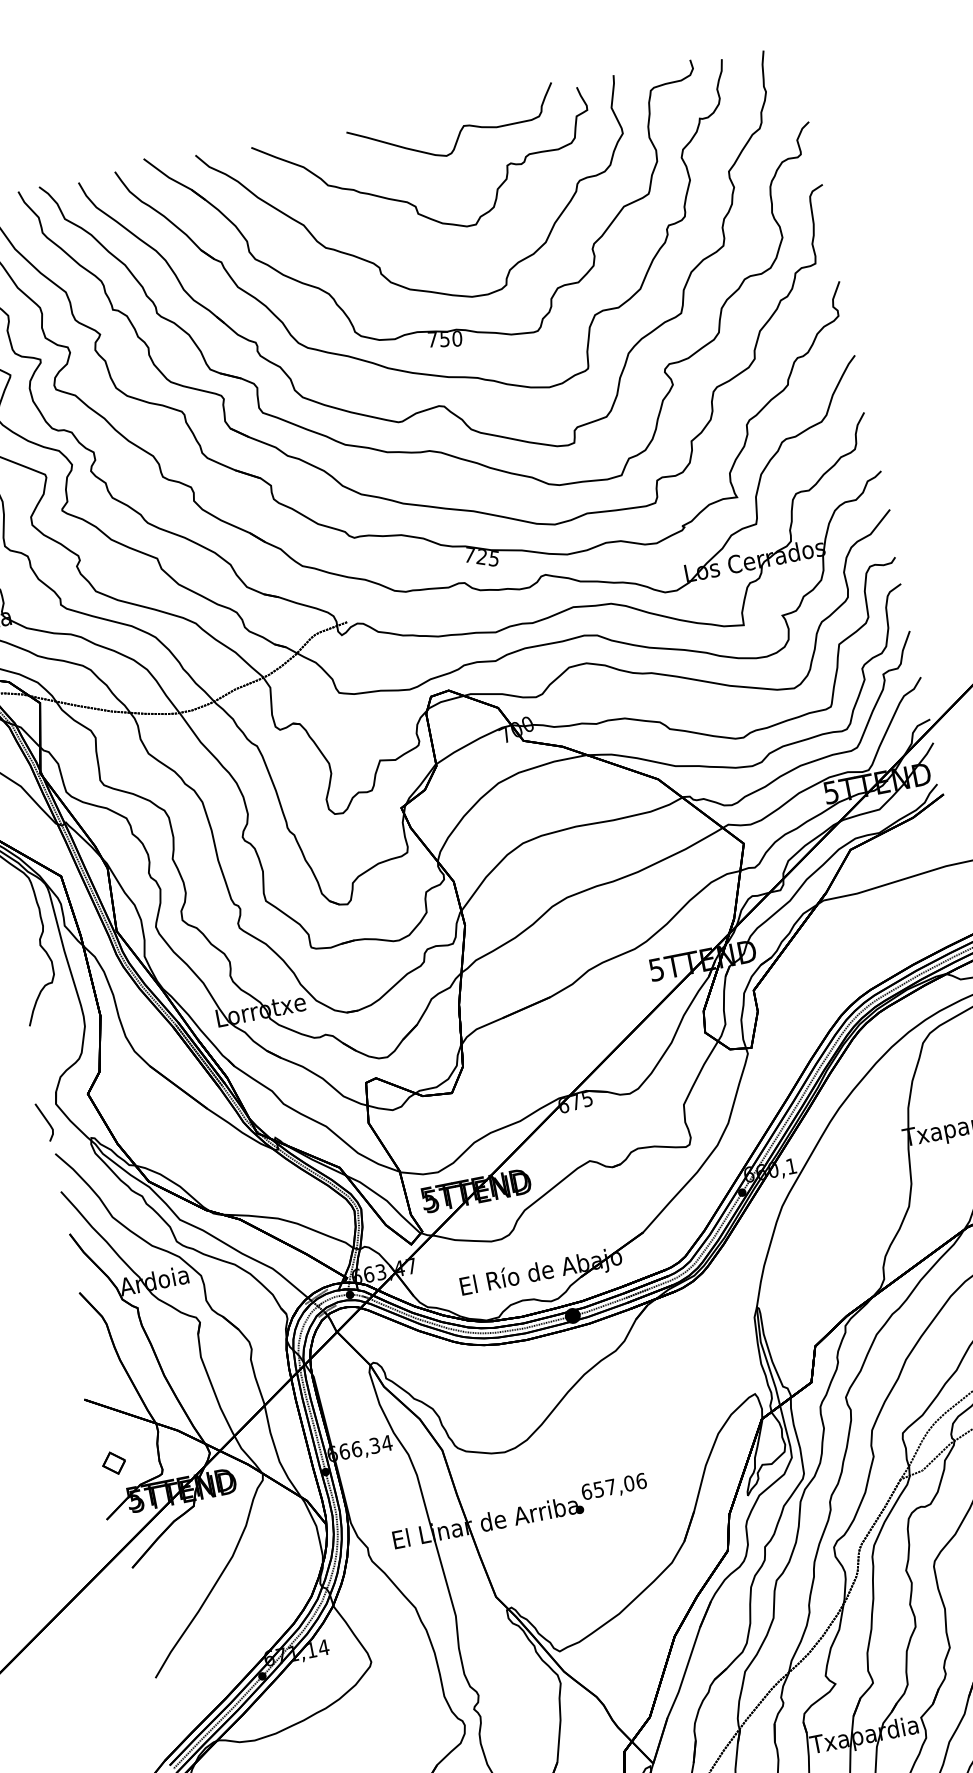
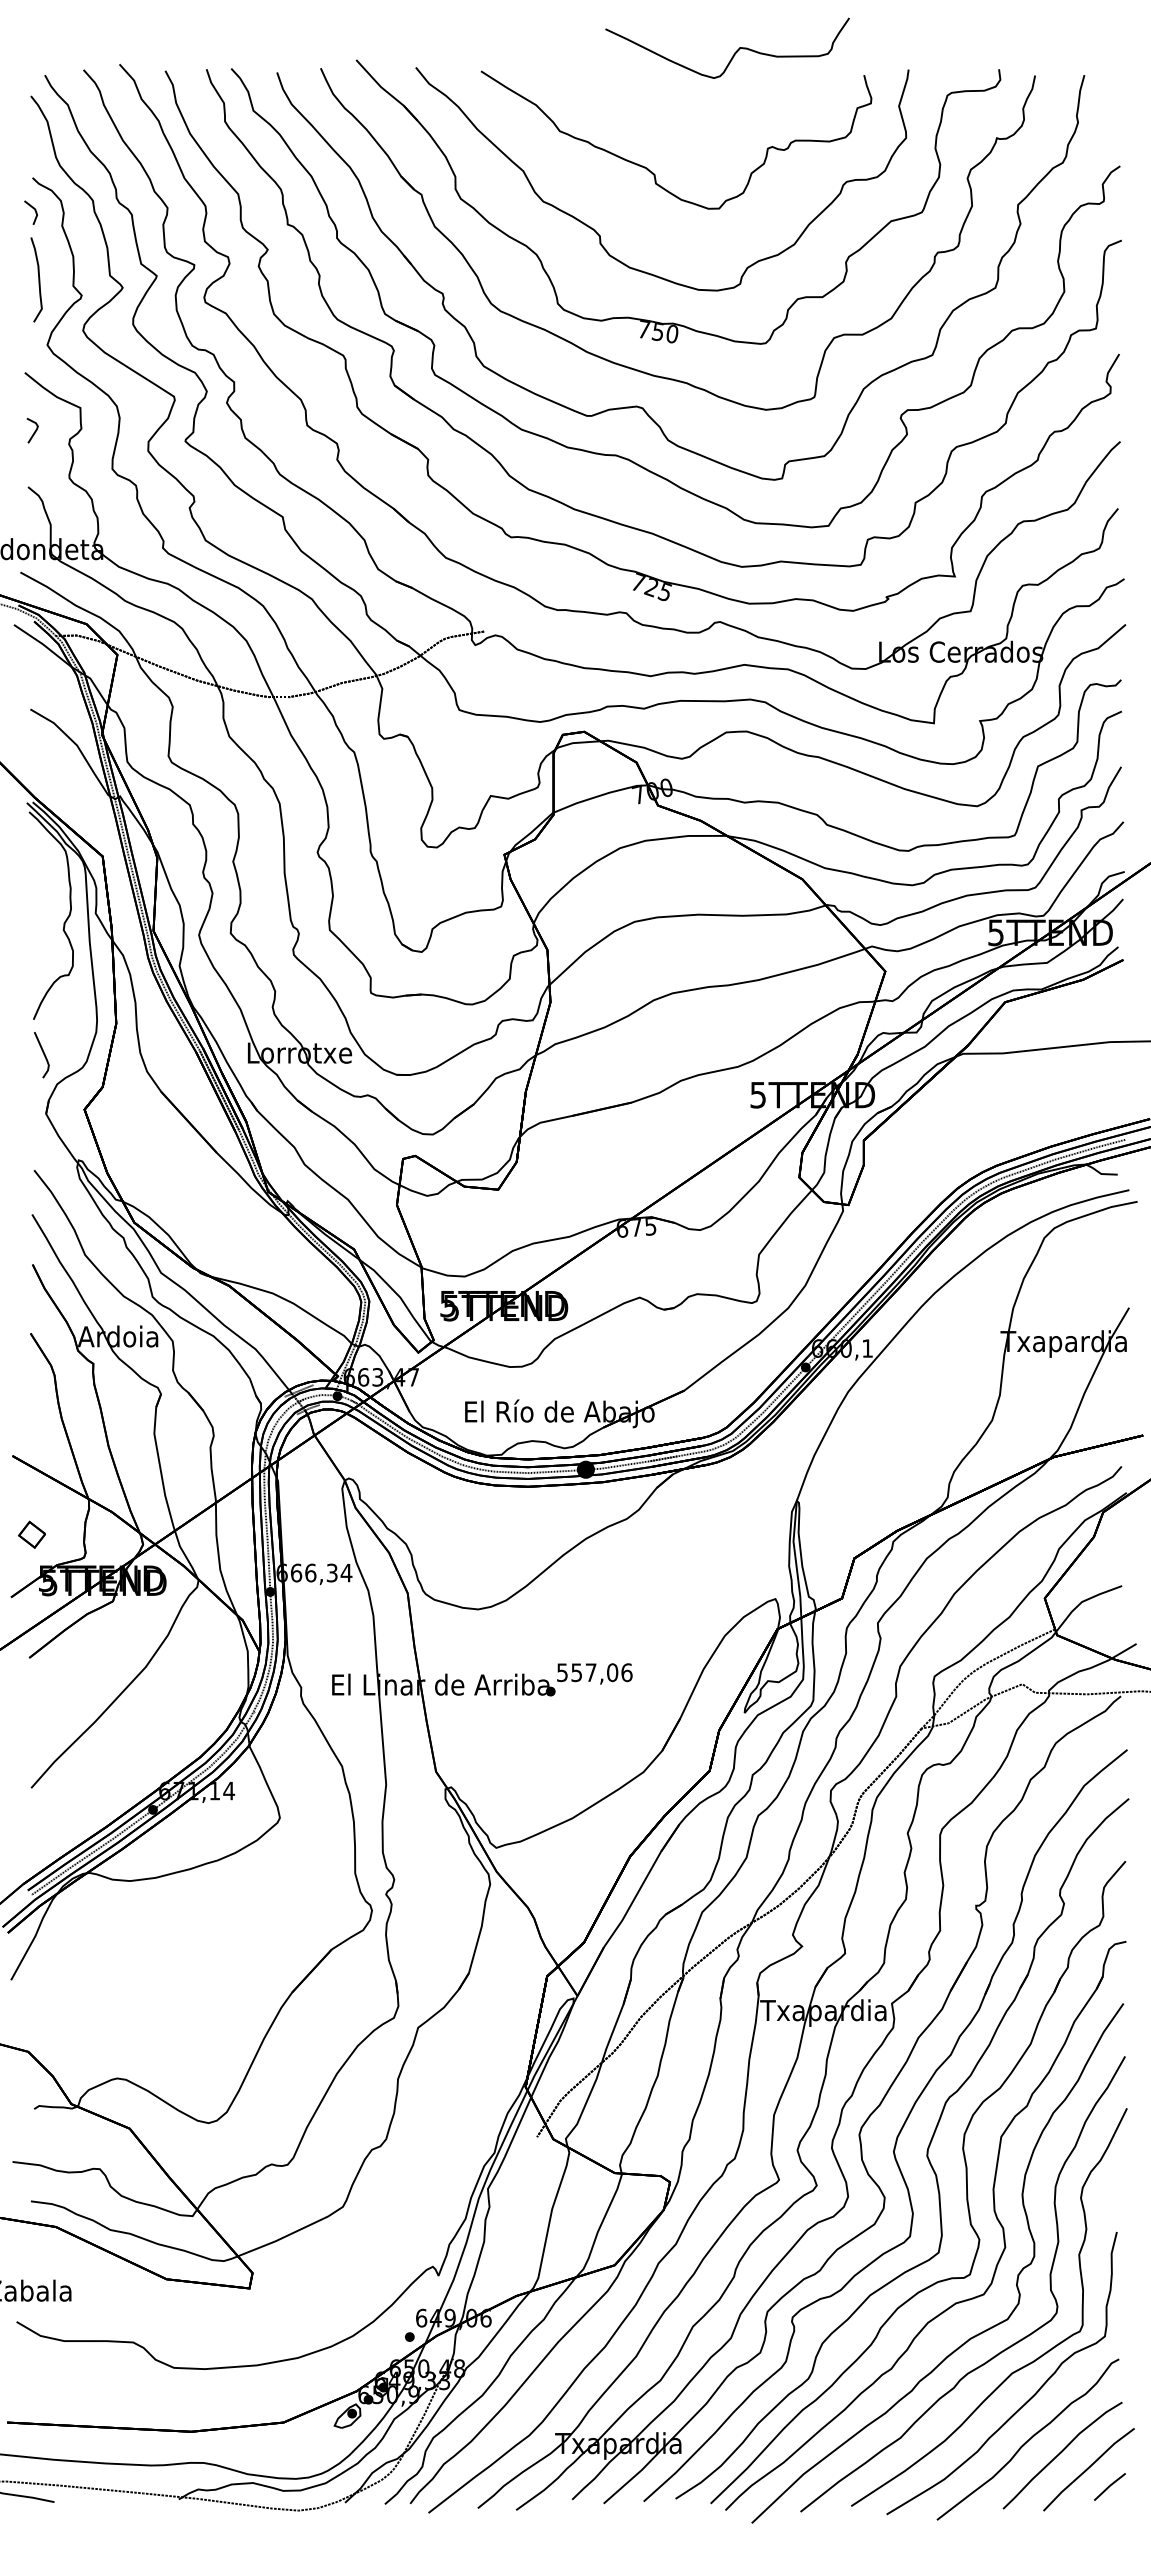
part: (459, 130) -> (734, 52), moved
line: (46, 1121) -> (43, 1054), moved
text: (586, 1491) -> (562, 1672), 657,06 -> 557,06

